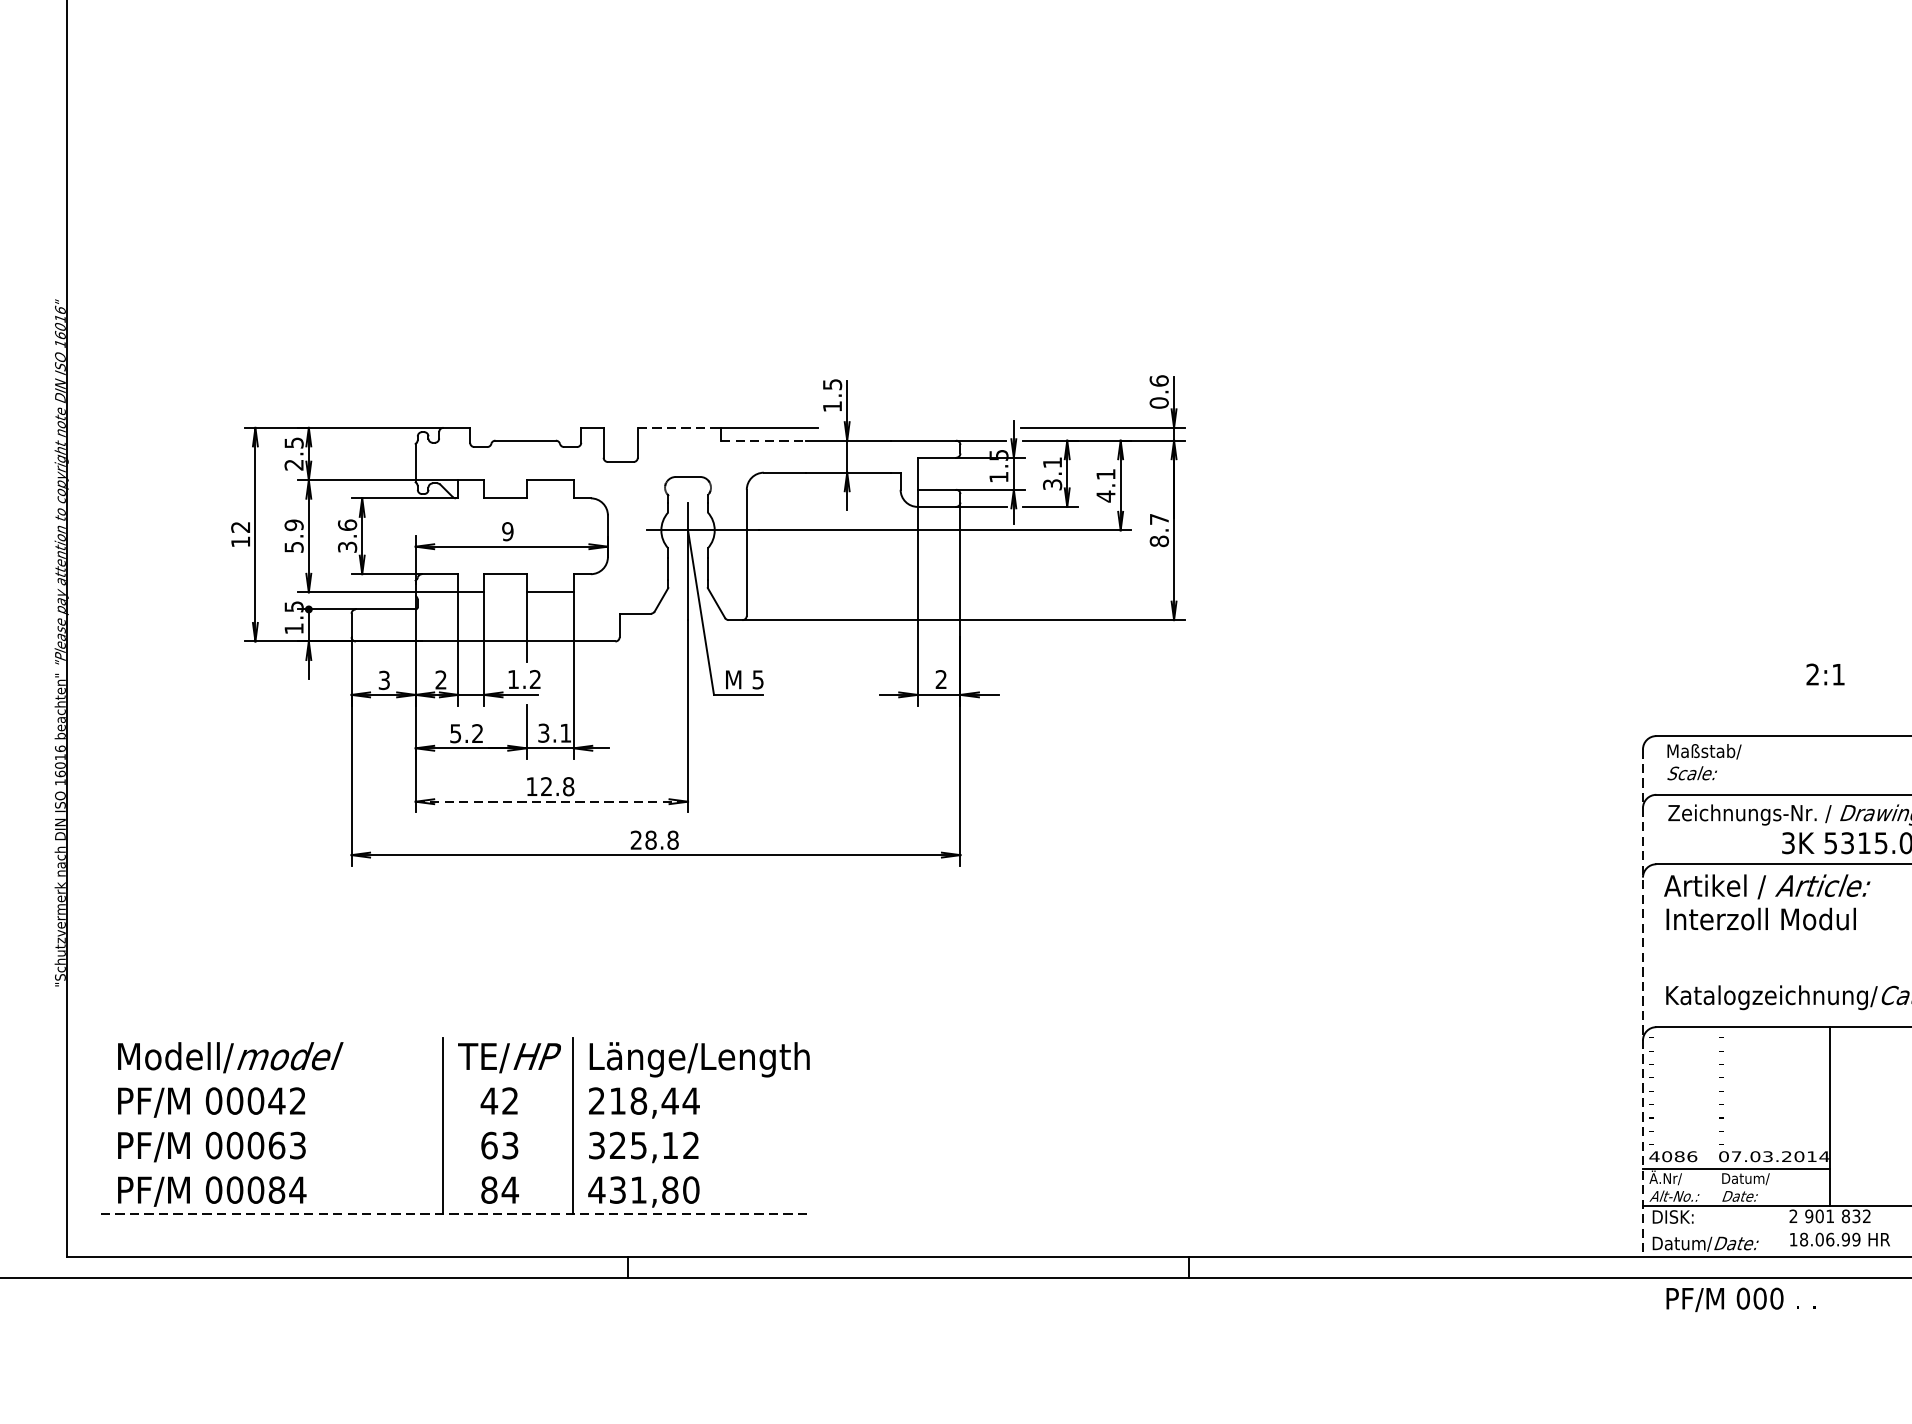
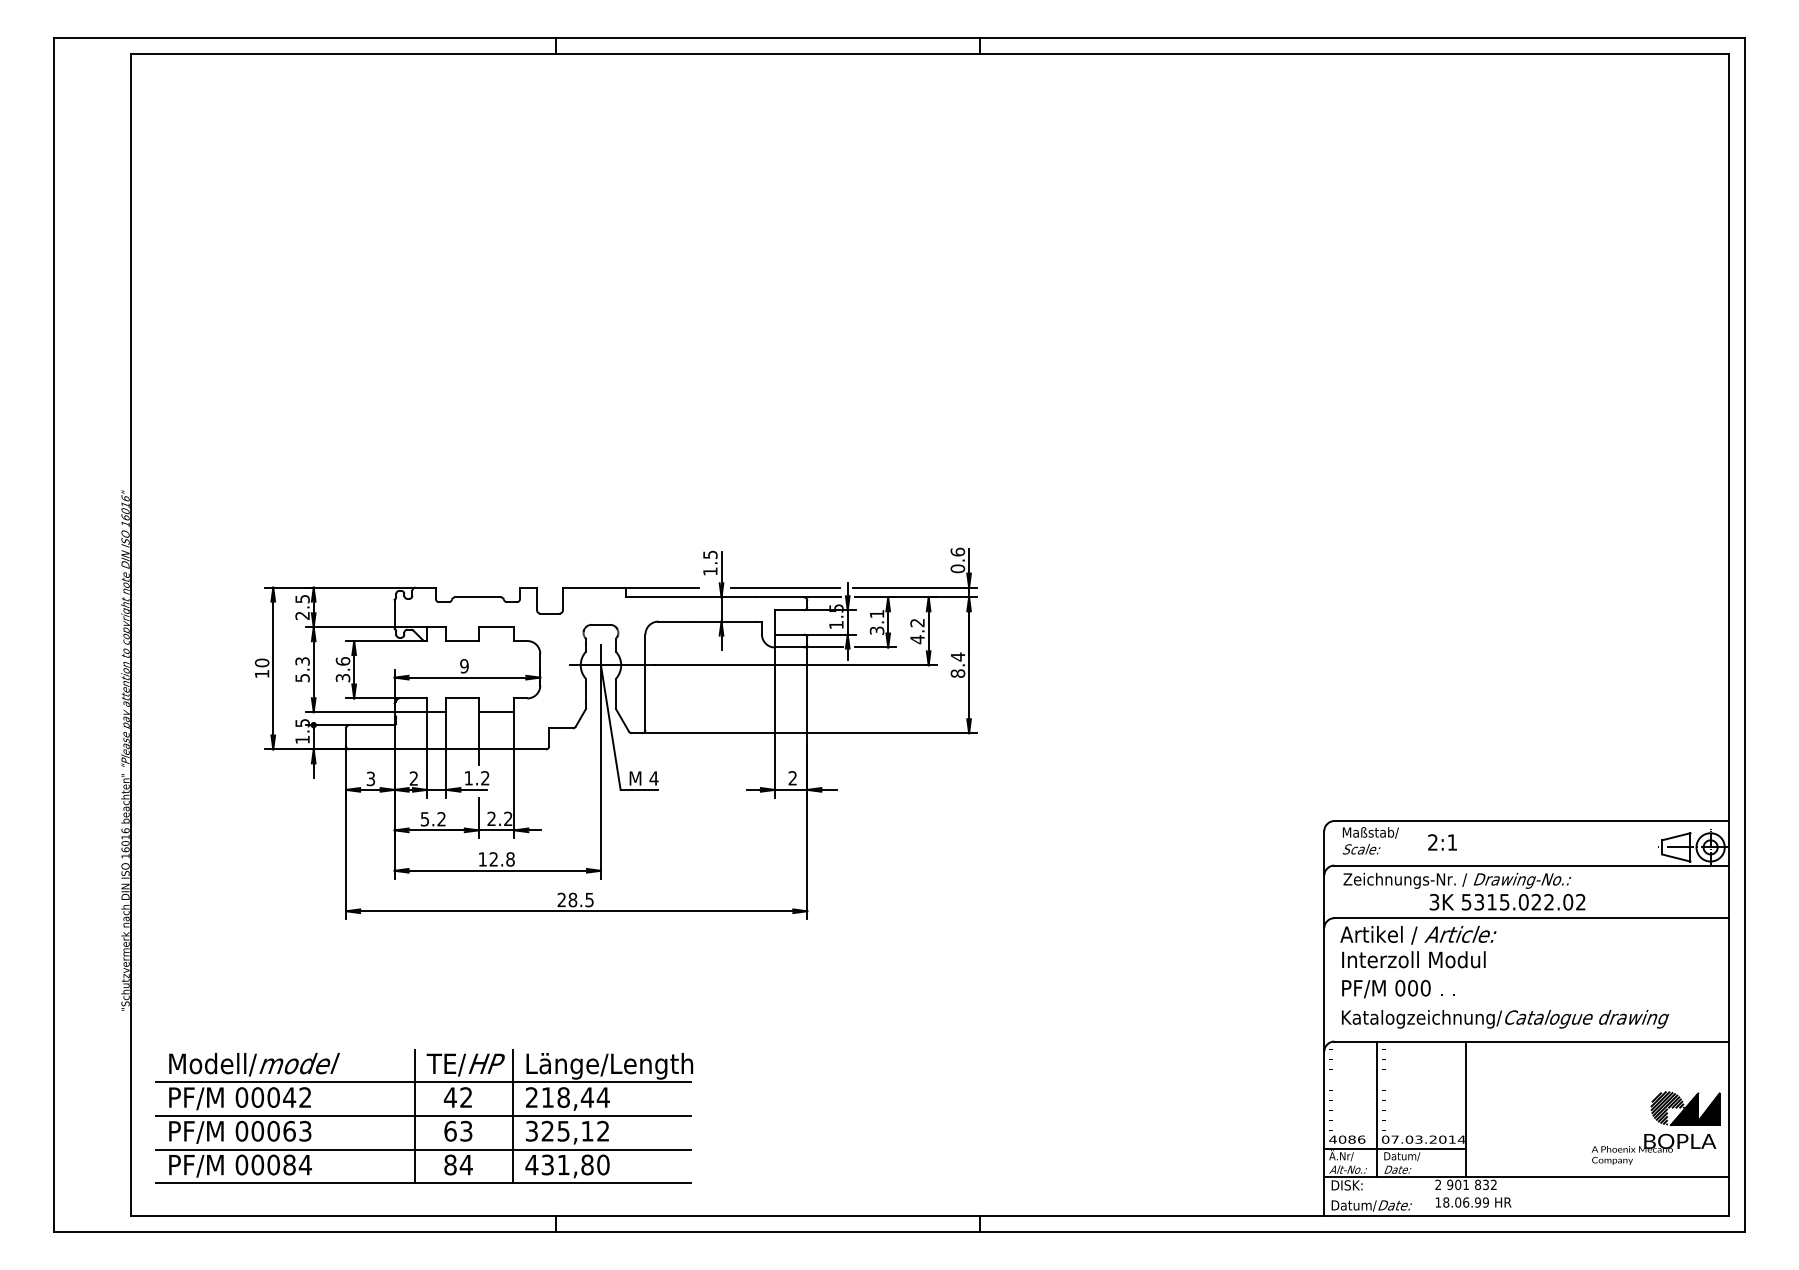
line: (679, 427) -> (594, 587), dashed -> solid
line: (931, 427) -> (785, 587), added
line: (764, 440) -> (658, 597), dashed -> solid
text: (1105, 475) -> (917, 623), 4.1 -> 4.2
text: (1158, 518) -> (957, 656), 8.7 -> 8.4
text: (294, 525) -> (302, 661), 5.9 -> 5.3
text: (241, 526) -> (262, 662), 12 -> 10
text: (1825, 674) -> (1442, 842), moved
text: (757, 679) -> (653, 778), 5 -> 4
text: (554, 732) -> (499, 818), 3.1 -> 2.2
line: (552, 801) -> (498, 870), dashed -> solid
text: (672, 839) -> (589, 899), 28.8 -> 28.5
line: (1643, 1003) -> (1324, 1023), dashed -> solid
line: (453, 1081) -> (423, 1082), added
line: (1711, 1116) -> (1376, 1109), added
line: (453, 1126) -> (423, 1116), added
line: (453, 1169) -> (423, 1149), added
line: (453, 1214) -> (423, 1183), dashed -> solid
text: (1740, 1300) -> (1398, 989), moved

